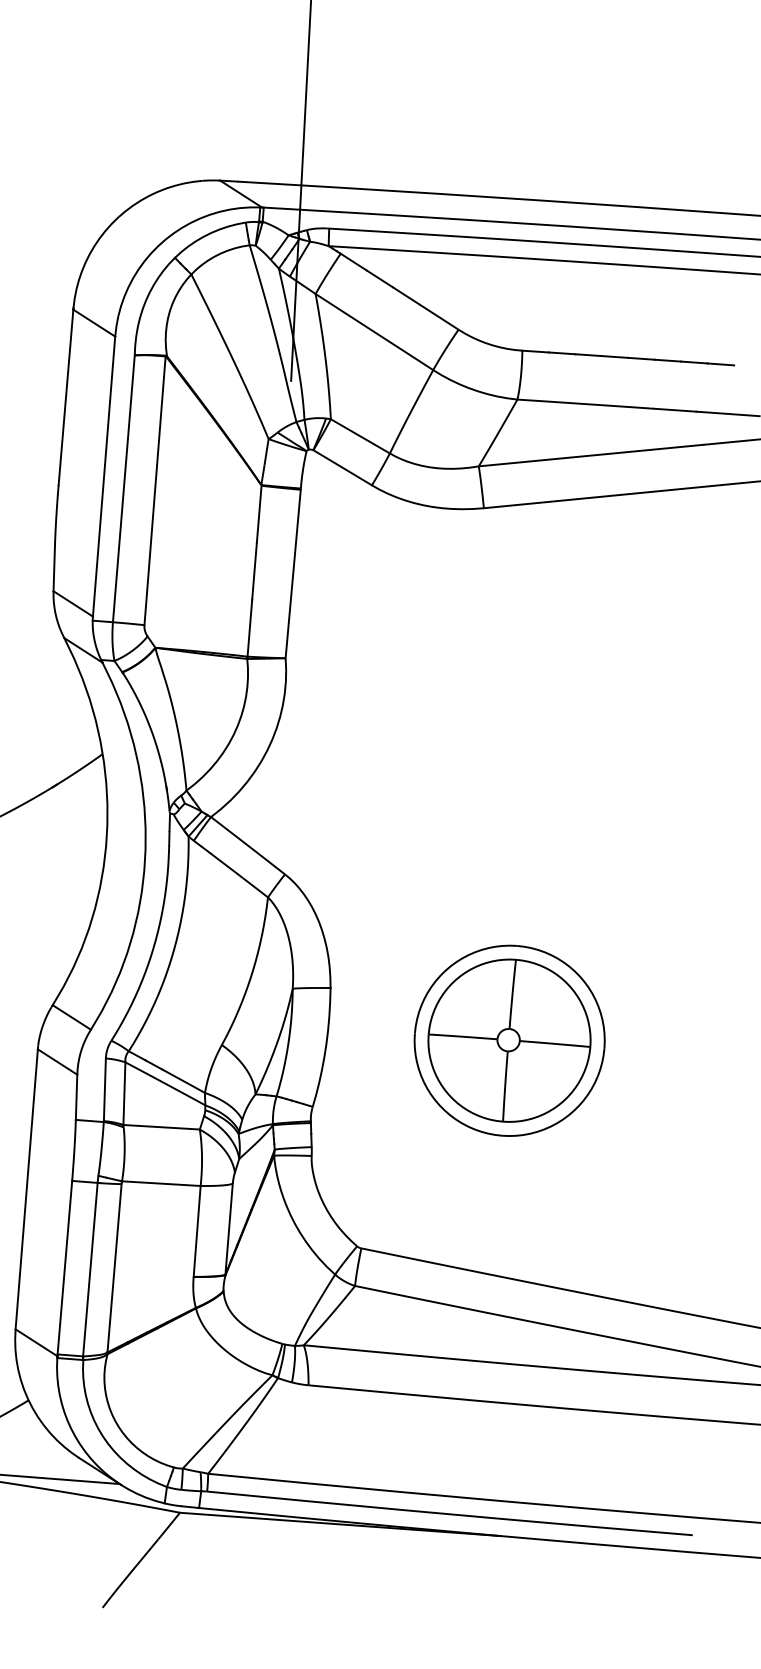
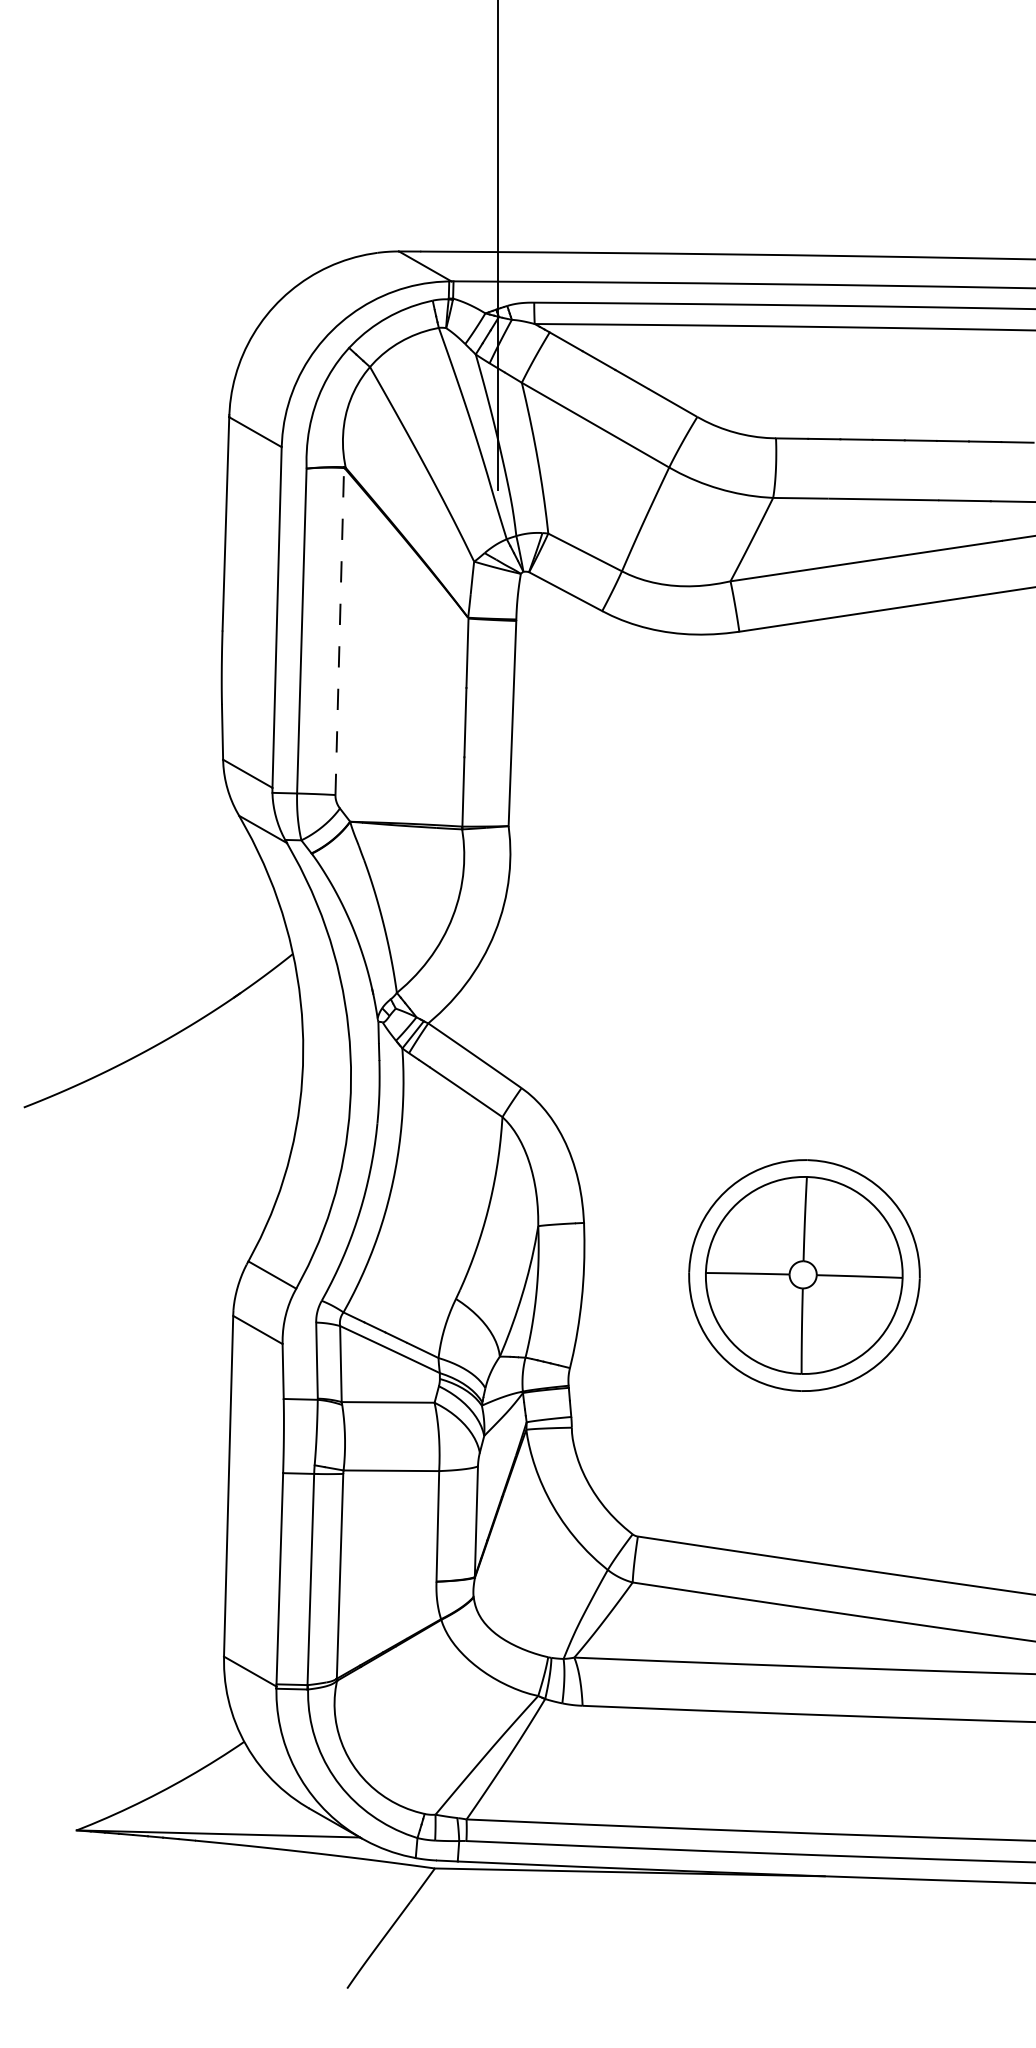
line: (154, 490) -> (339, 631), solid -> dashed

